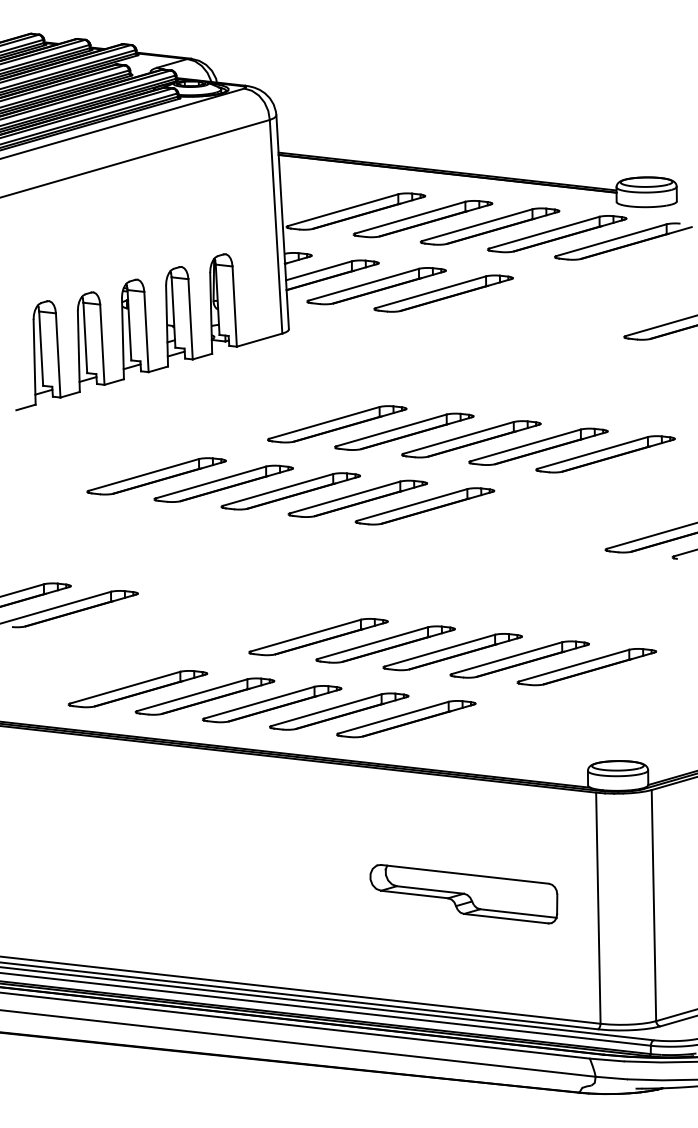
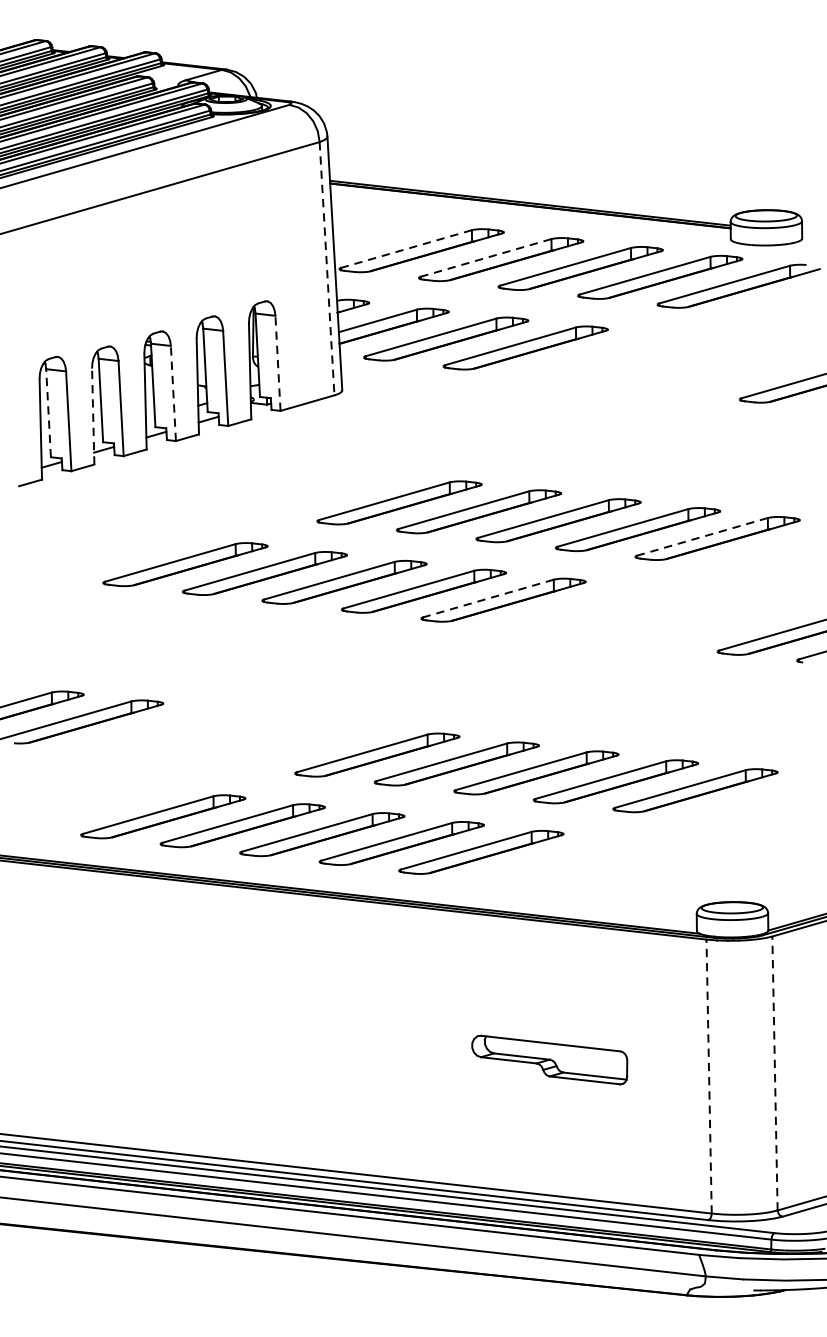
line: (342, 210) -> (405, 249), solid -> dashed
line: (409, 217) -> (485, 257), solid -> dashed
line: (276, 226) -> (327, 268), solid -> dashed
line: (234, 306) -> (277, 363), solid -> dashed
line: (146, 331) -> (173, 392), solid -> dashed
line: (41, 348) -> (48, 413), solid -> dashed
line: (78, 351) -> (92, 416), solid -> dashed
line: (592, 453) -> (702, 537), solid -> dashed
line: (411, 505) -> (487, 599), solid -> dashed
part: (463, 894) -> (549, 1060), size x0.7
line: (653, 905) -> (774, 1073), solid -> dashed
line: (598, 908) -> (709, 1076), solid -> dashed

